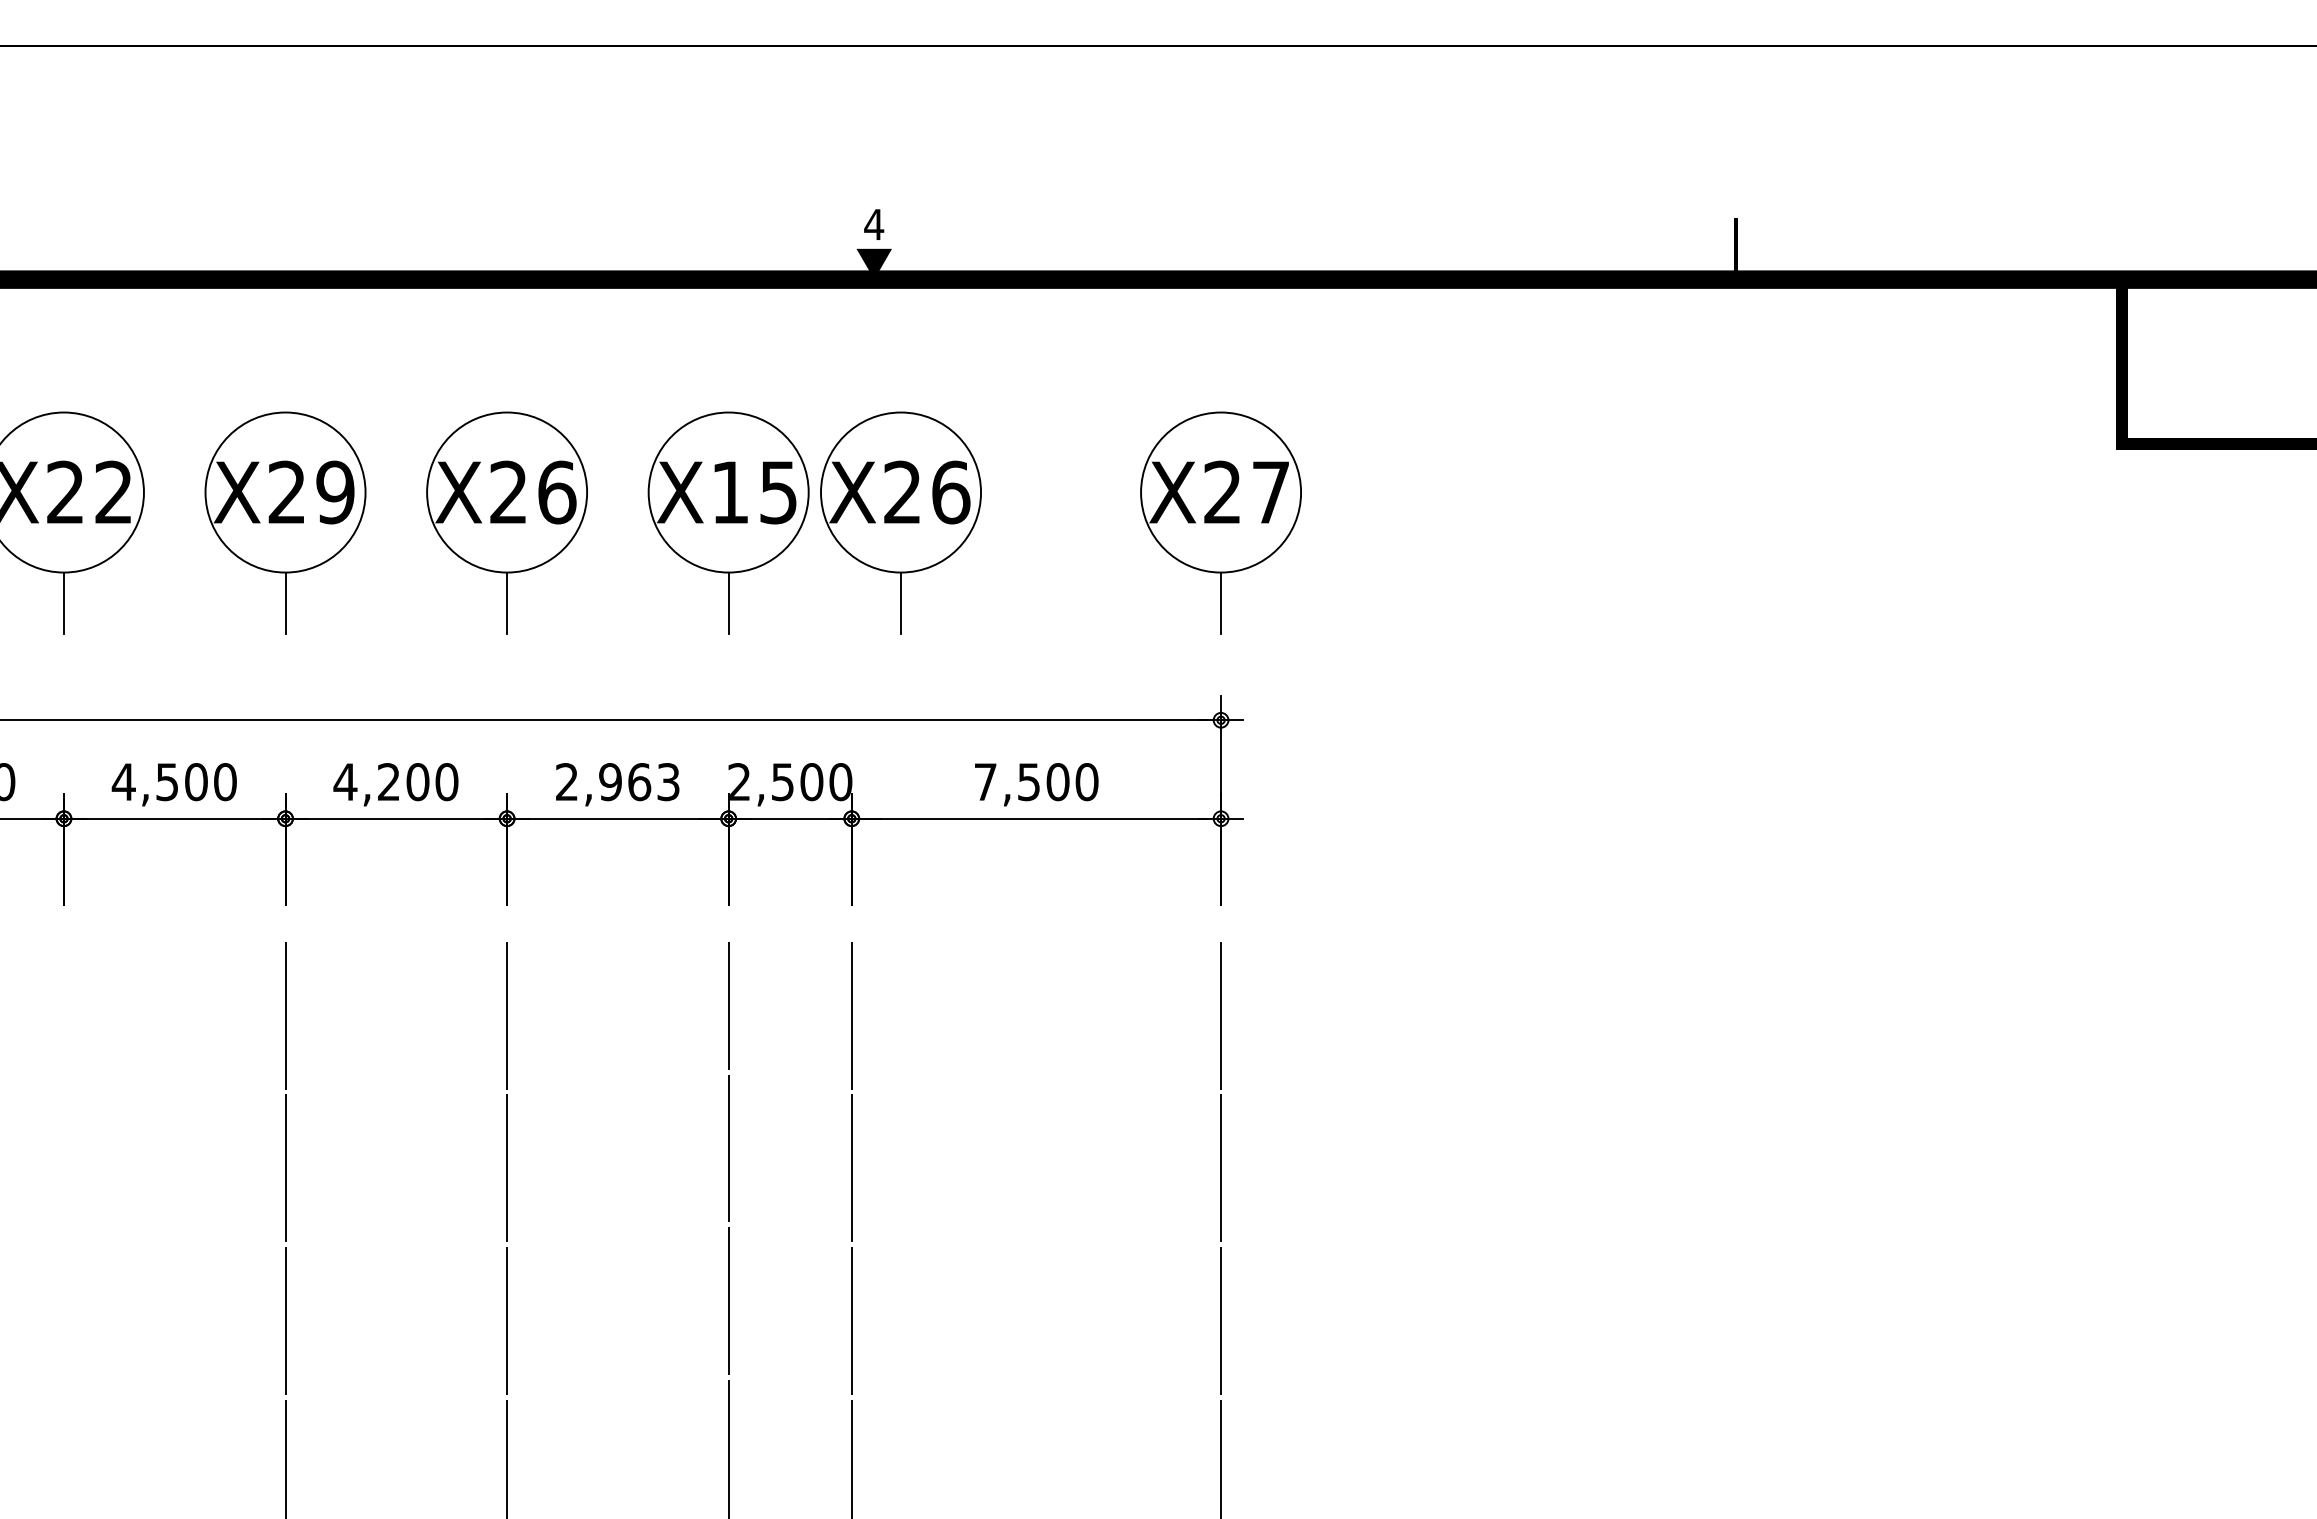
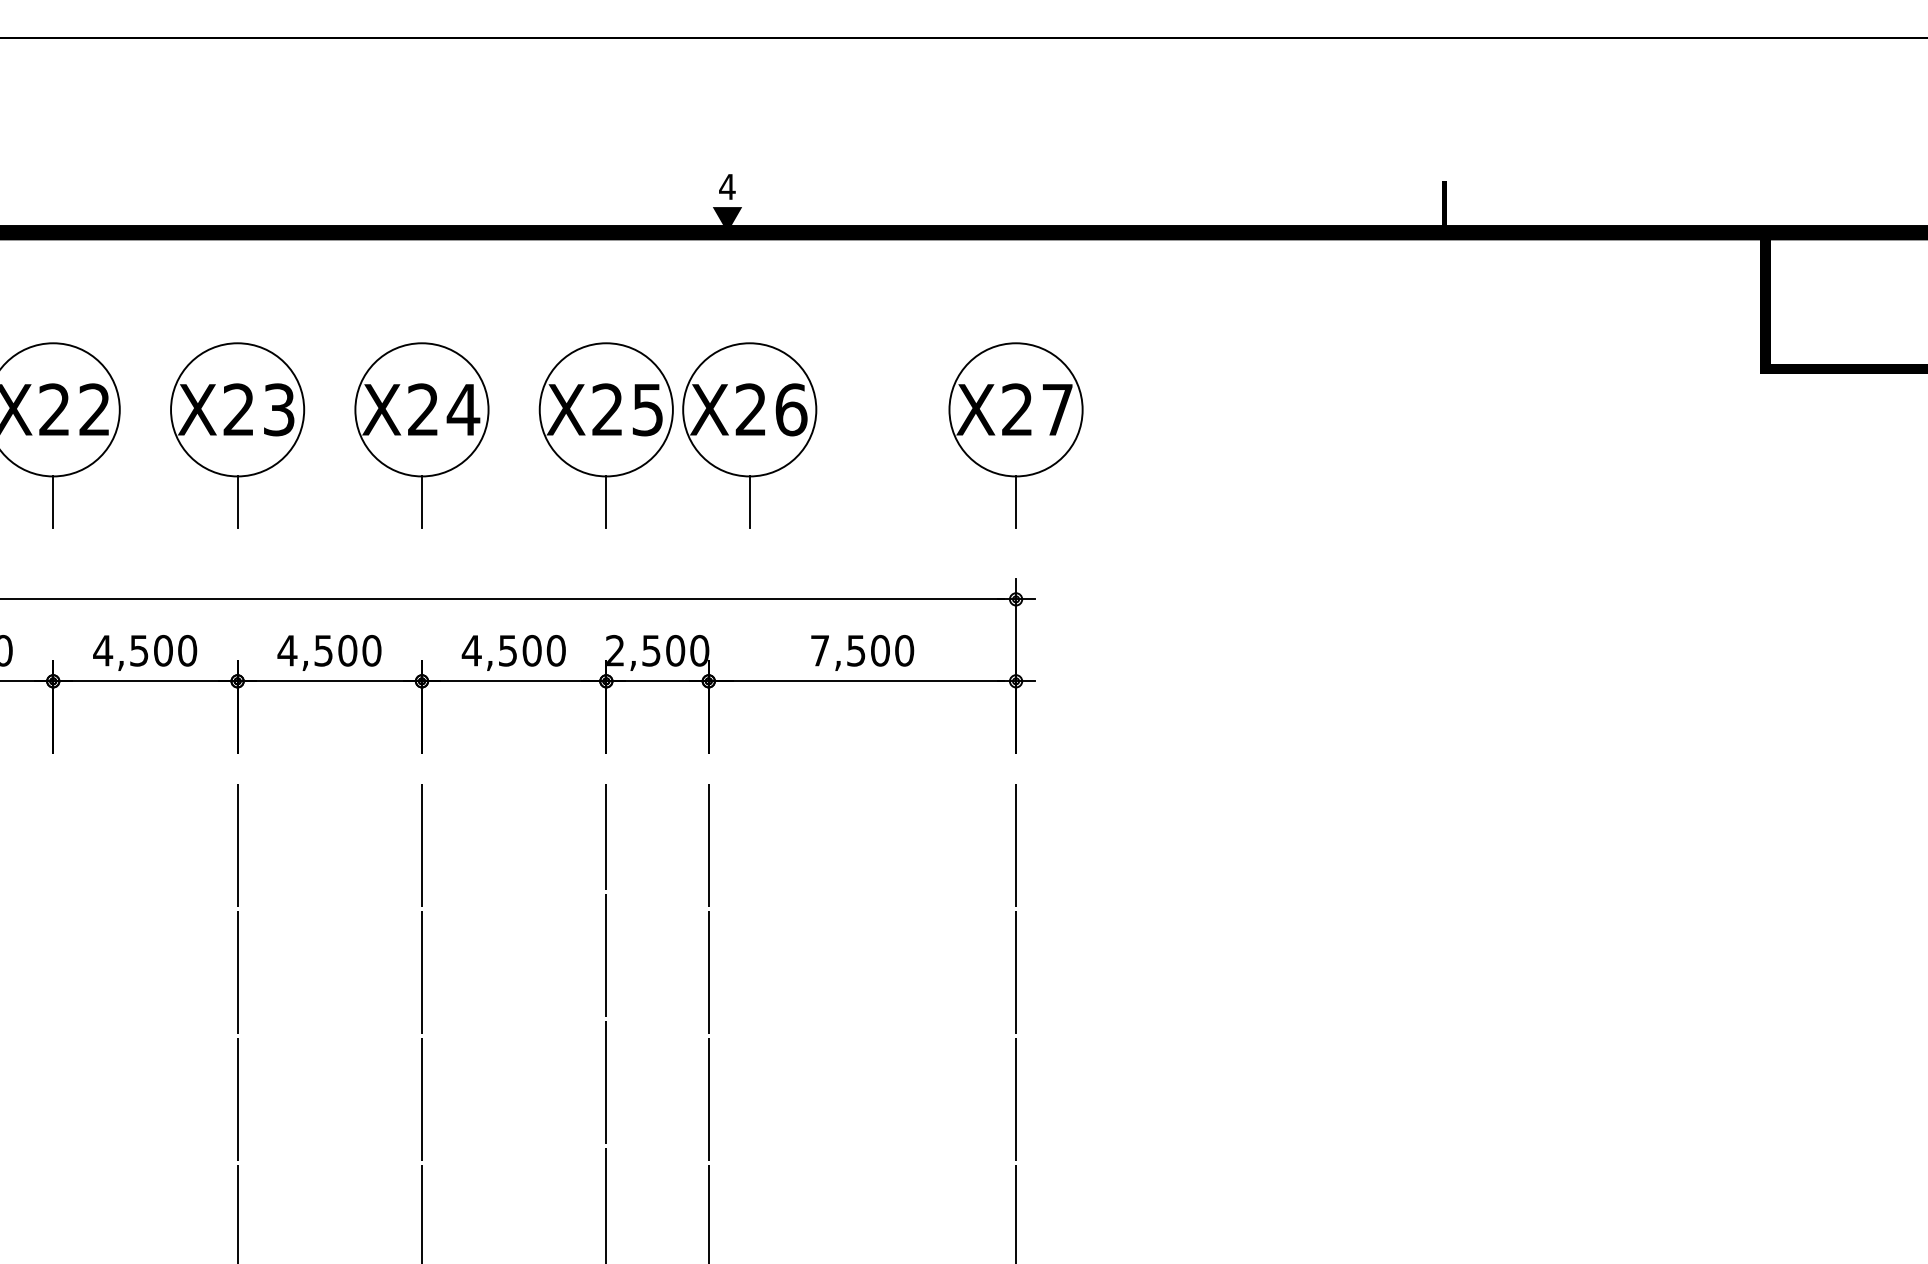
text: (729, 491) -> (607, 408), X15 -> X25
text: (335, 492) -> (279, 409), X29 -> X23
text: (556, 492) -> (463, 409), X26 -> X24
text: (388, 782) -> (323, 651), 4,200 -> 4,500
text: (617, 782) -> (513, 651), 2,963 -> 4,500

